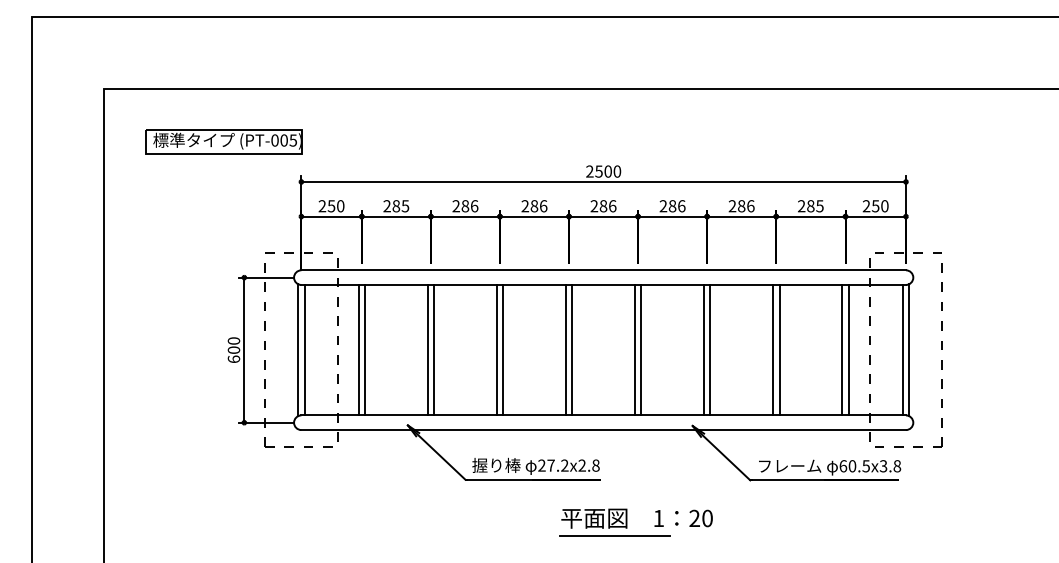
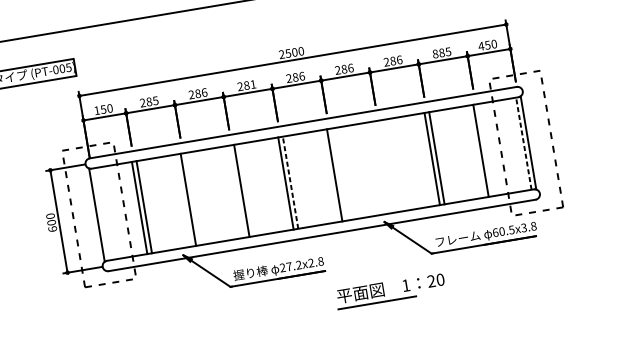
text: (322, 206) -> (97, 110), 250 -> 150
text: (543, 206) -> (253, 84), 286 -> 281
text: (801, 206) -> (435, 54), 285 -> 885
text: (866, 206) -> (481, 46), 250 -> 450
line: (304, 349) -> (101, 213), removed
line: (434, 349) -> (193, 198), removed
line: (496, 349) -> (236, 191), removed
line: (572, 349) -> (290, 182), solid -> dashed
line: (641, 349) -> (339, 174), removed
line: (703, 349) -> (383, 166), removed
line: (710, 349) -> (388, 165), removed
line: (848, 349) -> (485, 149), removed
line: (902, 349) -> (523, 143), solid -> dashed
part: (627, 522) -> (384, 292), moved

